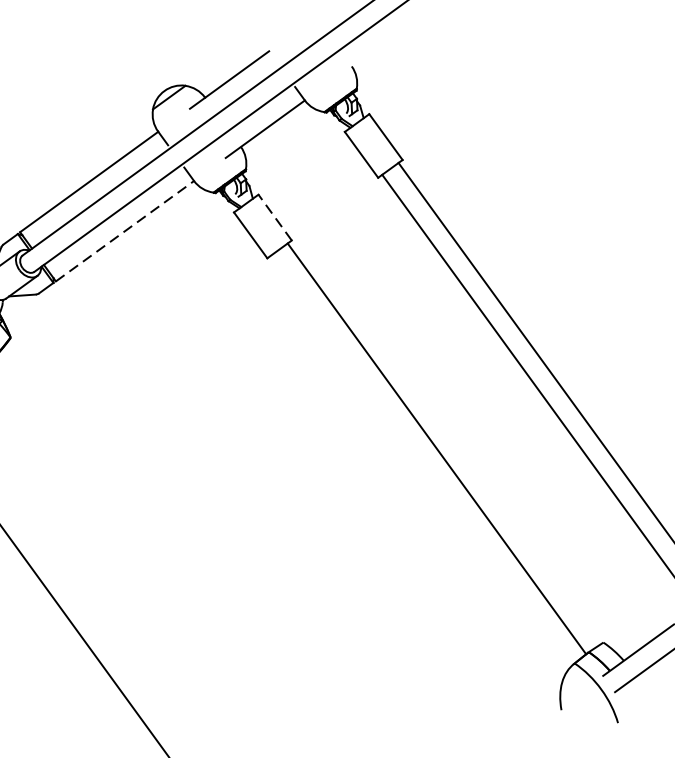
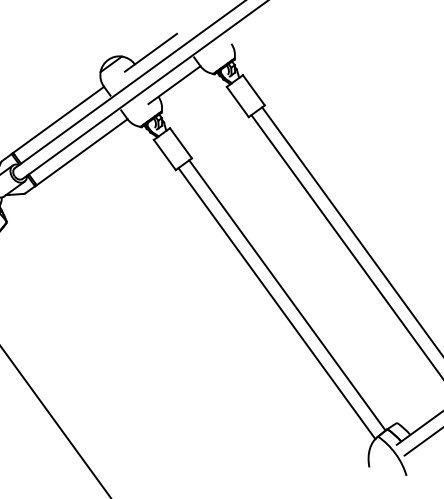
line: (274, 217) -> (180, 143), dashed -> solid
line: (125, 230) -> (82, 151), dashed -> solid
line: (420, 461) -> (276, 303), added

